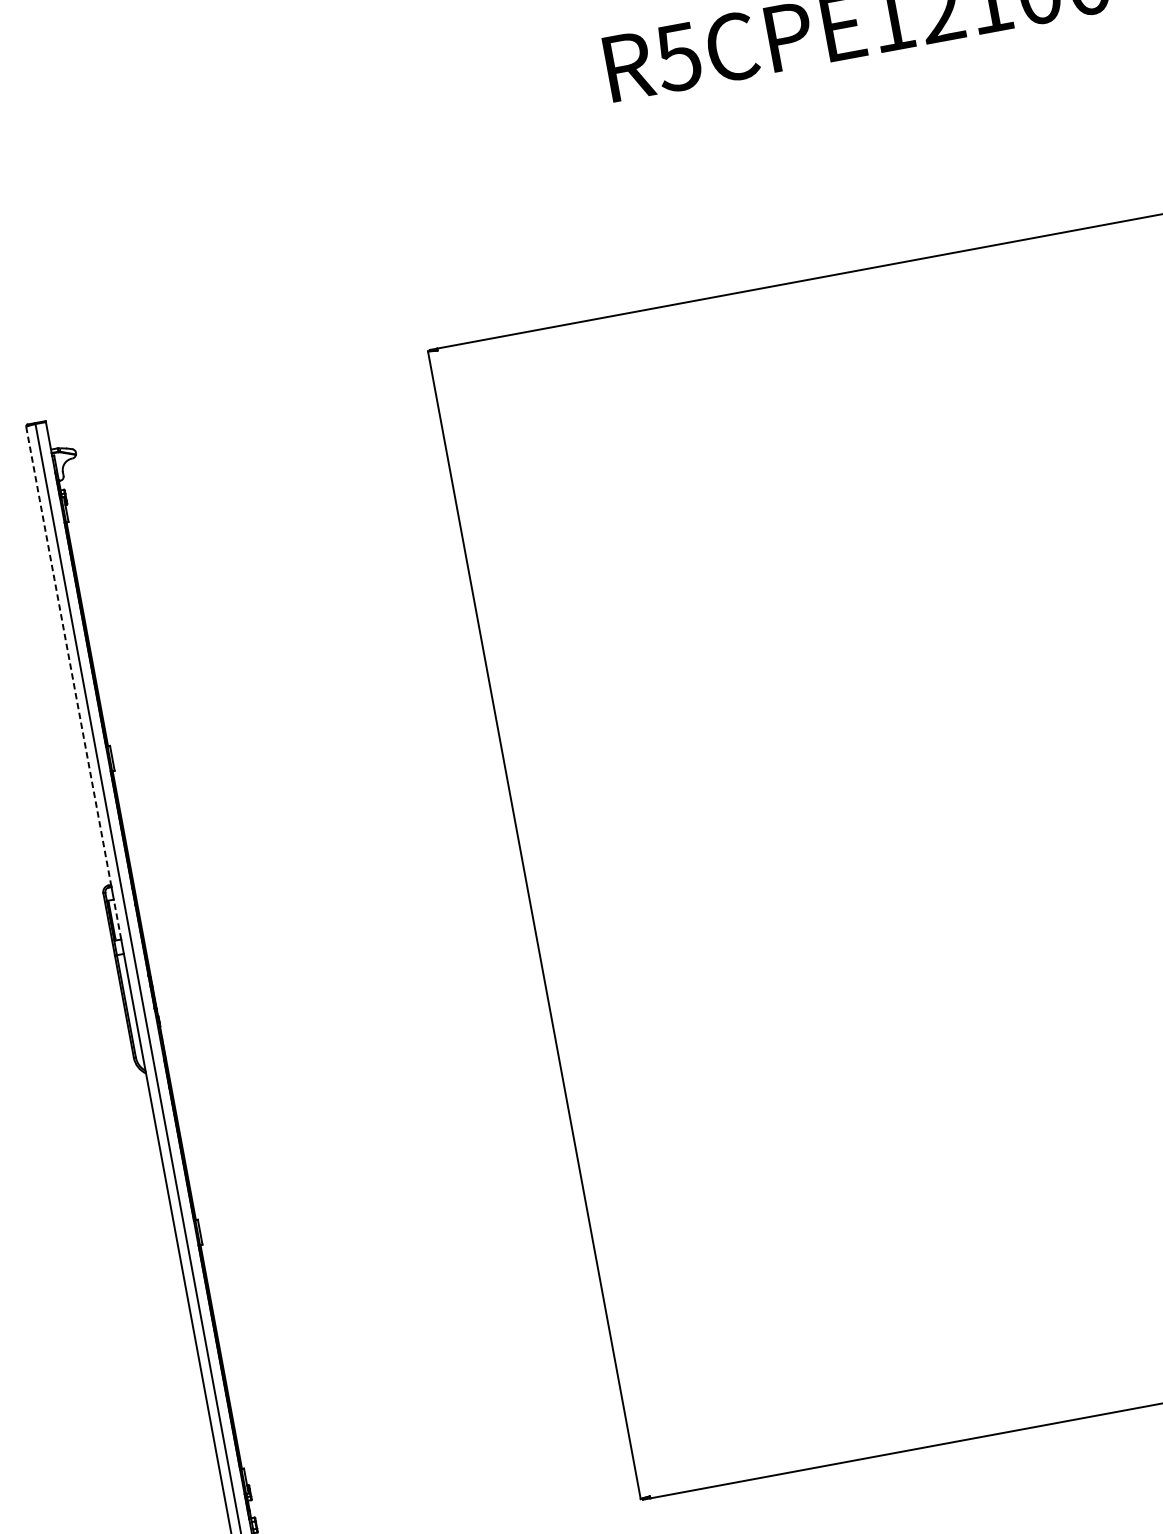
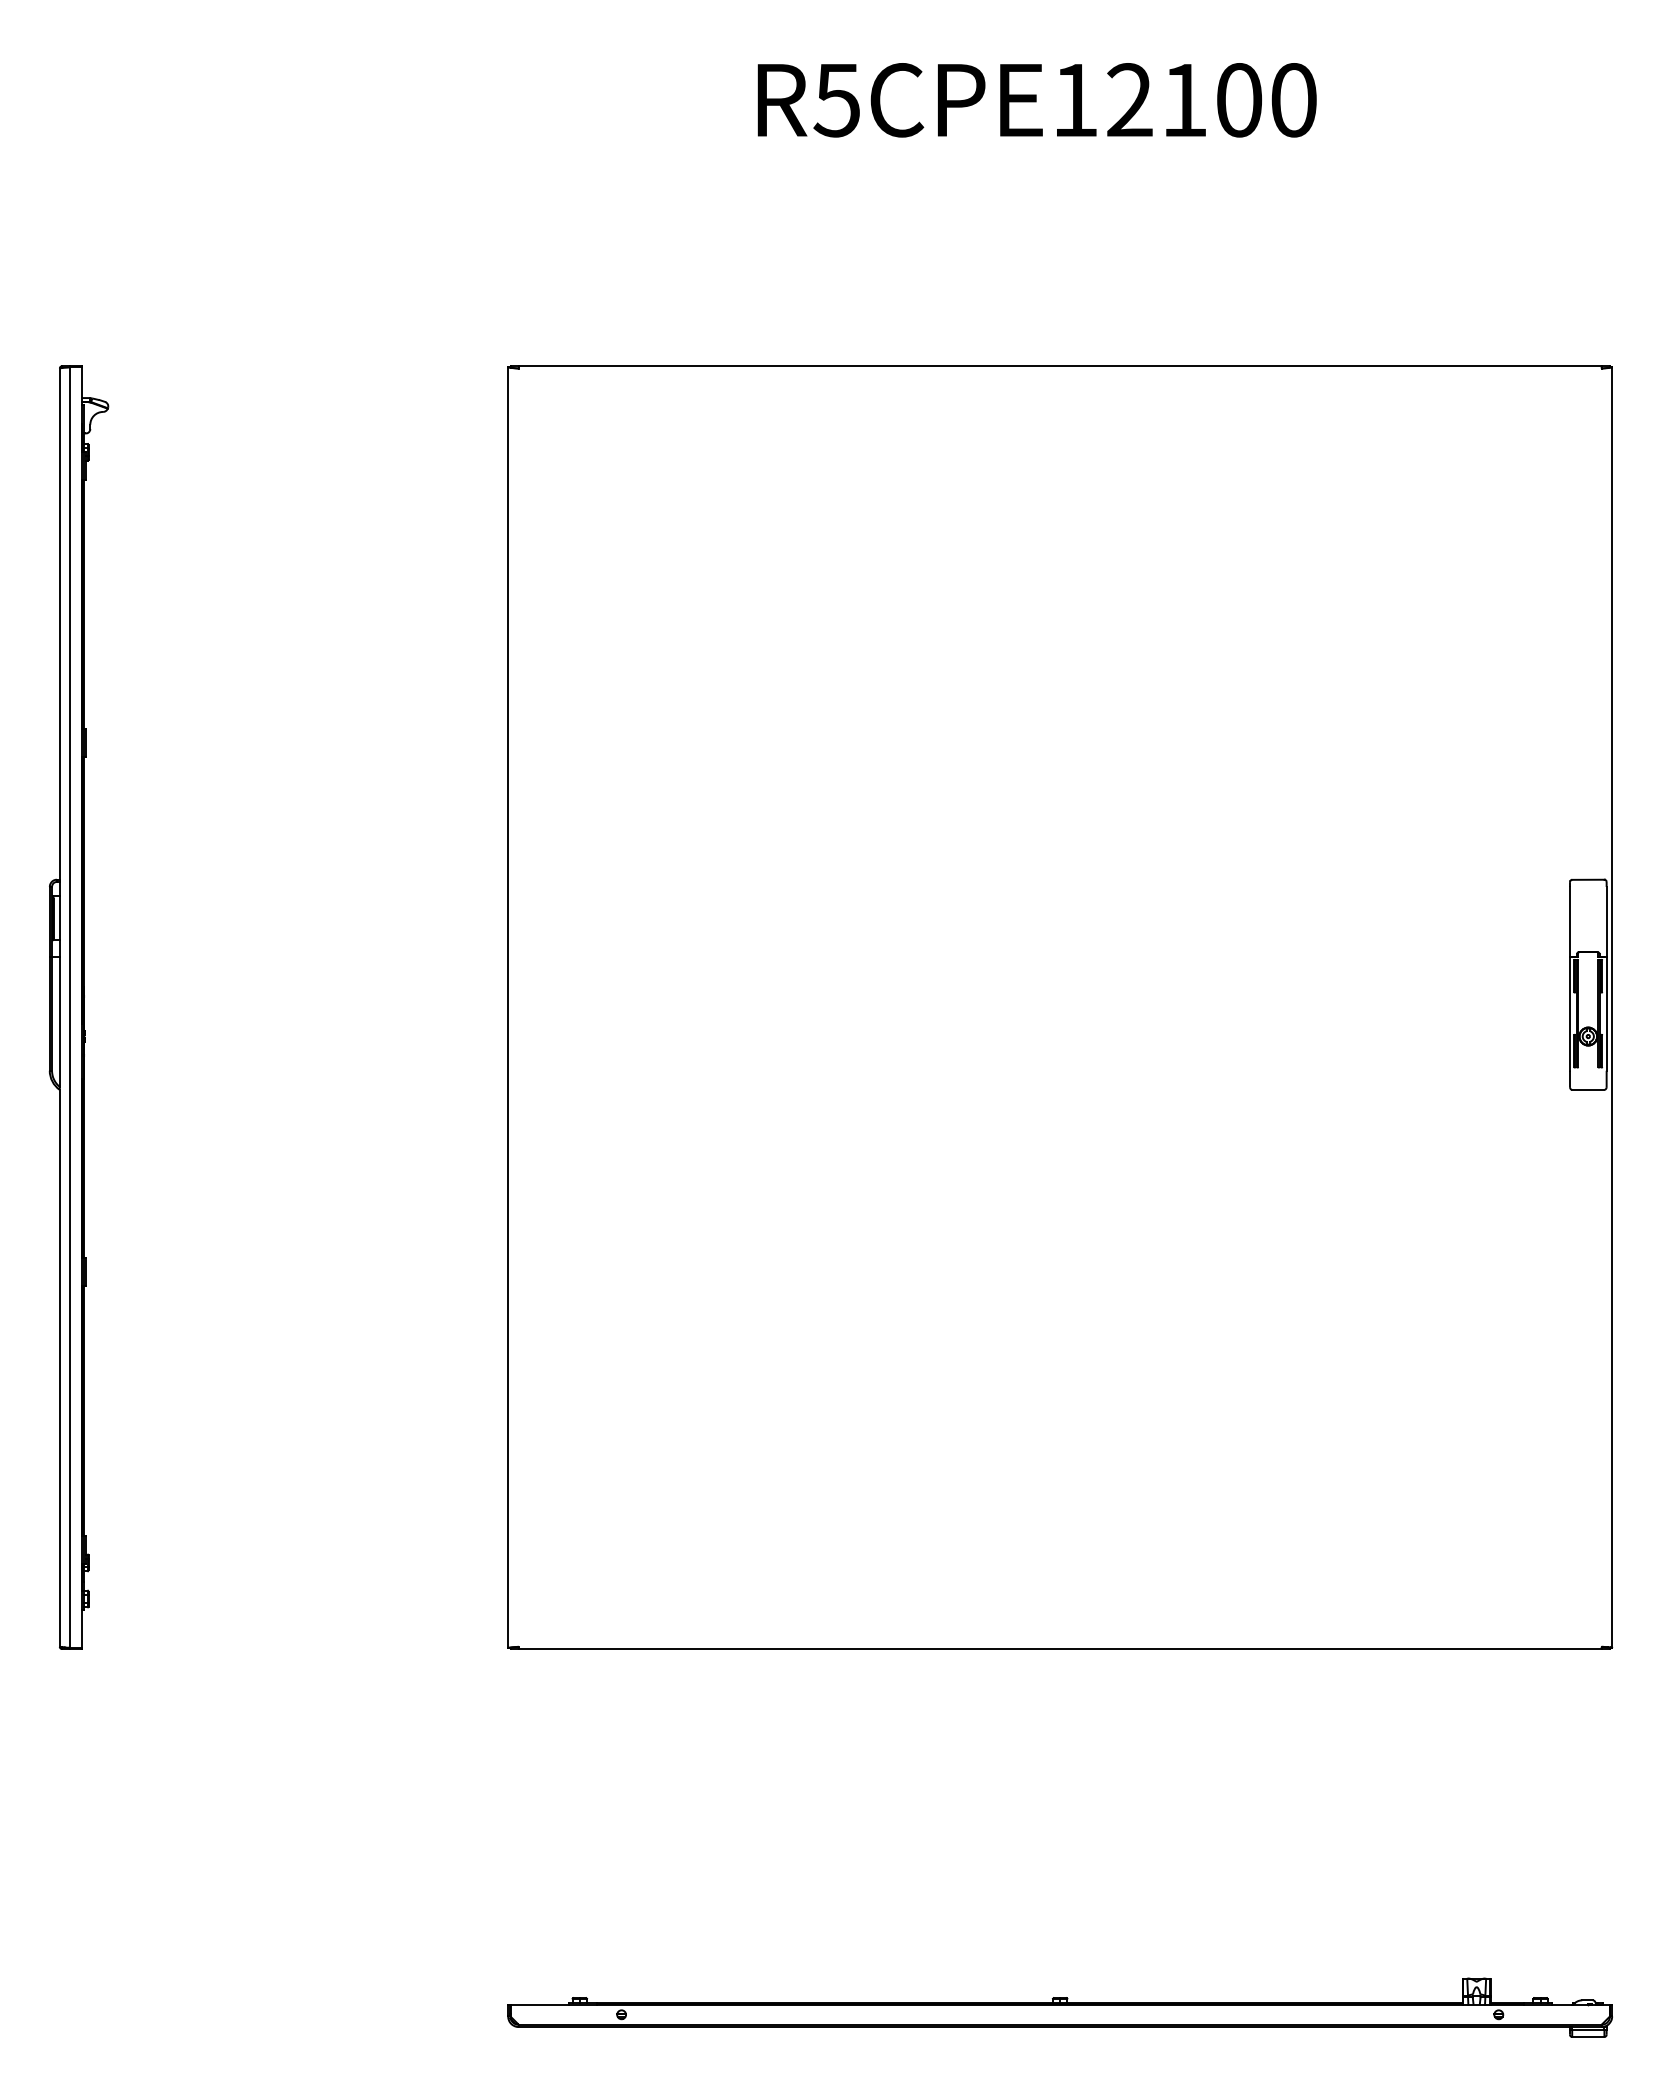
line: (68, 656) -> (59, 624), dashed -> solid
line: (117, 918) -> (59, 917), dashed -> solid

